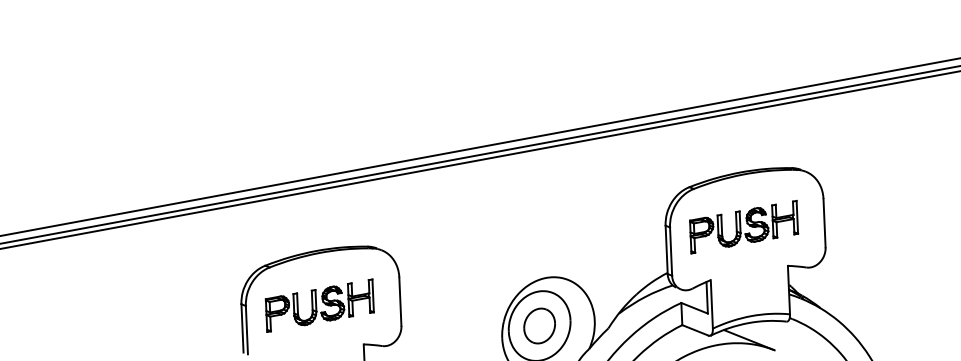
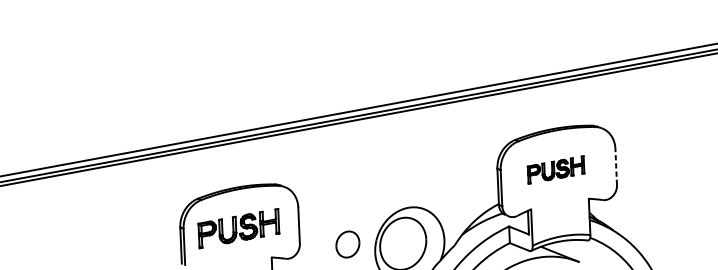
line: (824, 222) -> (616, 166), solid -> dashed
part: (744, 227) -> (556, 170), size x0.7
part: (539, 325) -> (347, 244), moved

